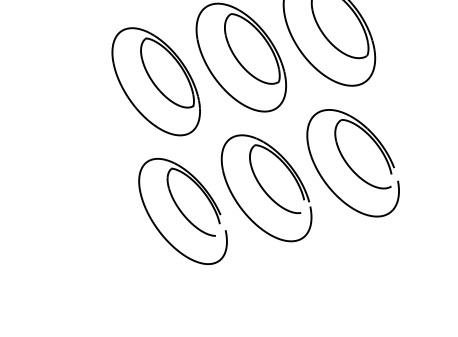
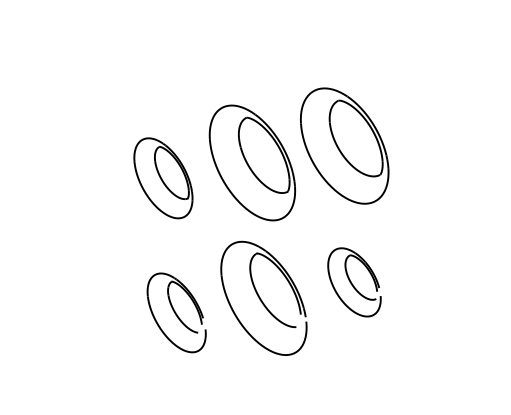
part: (156, 81) -> (163, 178), size x0.7
part: (353, 163) -> (354, 282), size x0.6
part: (182, 211) -> (176, 312), size x0.7

